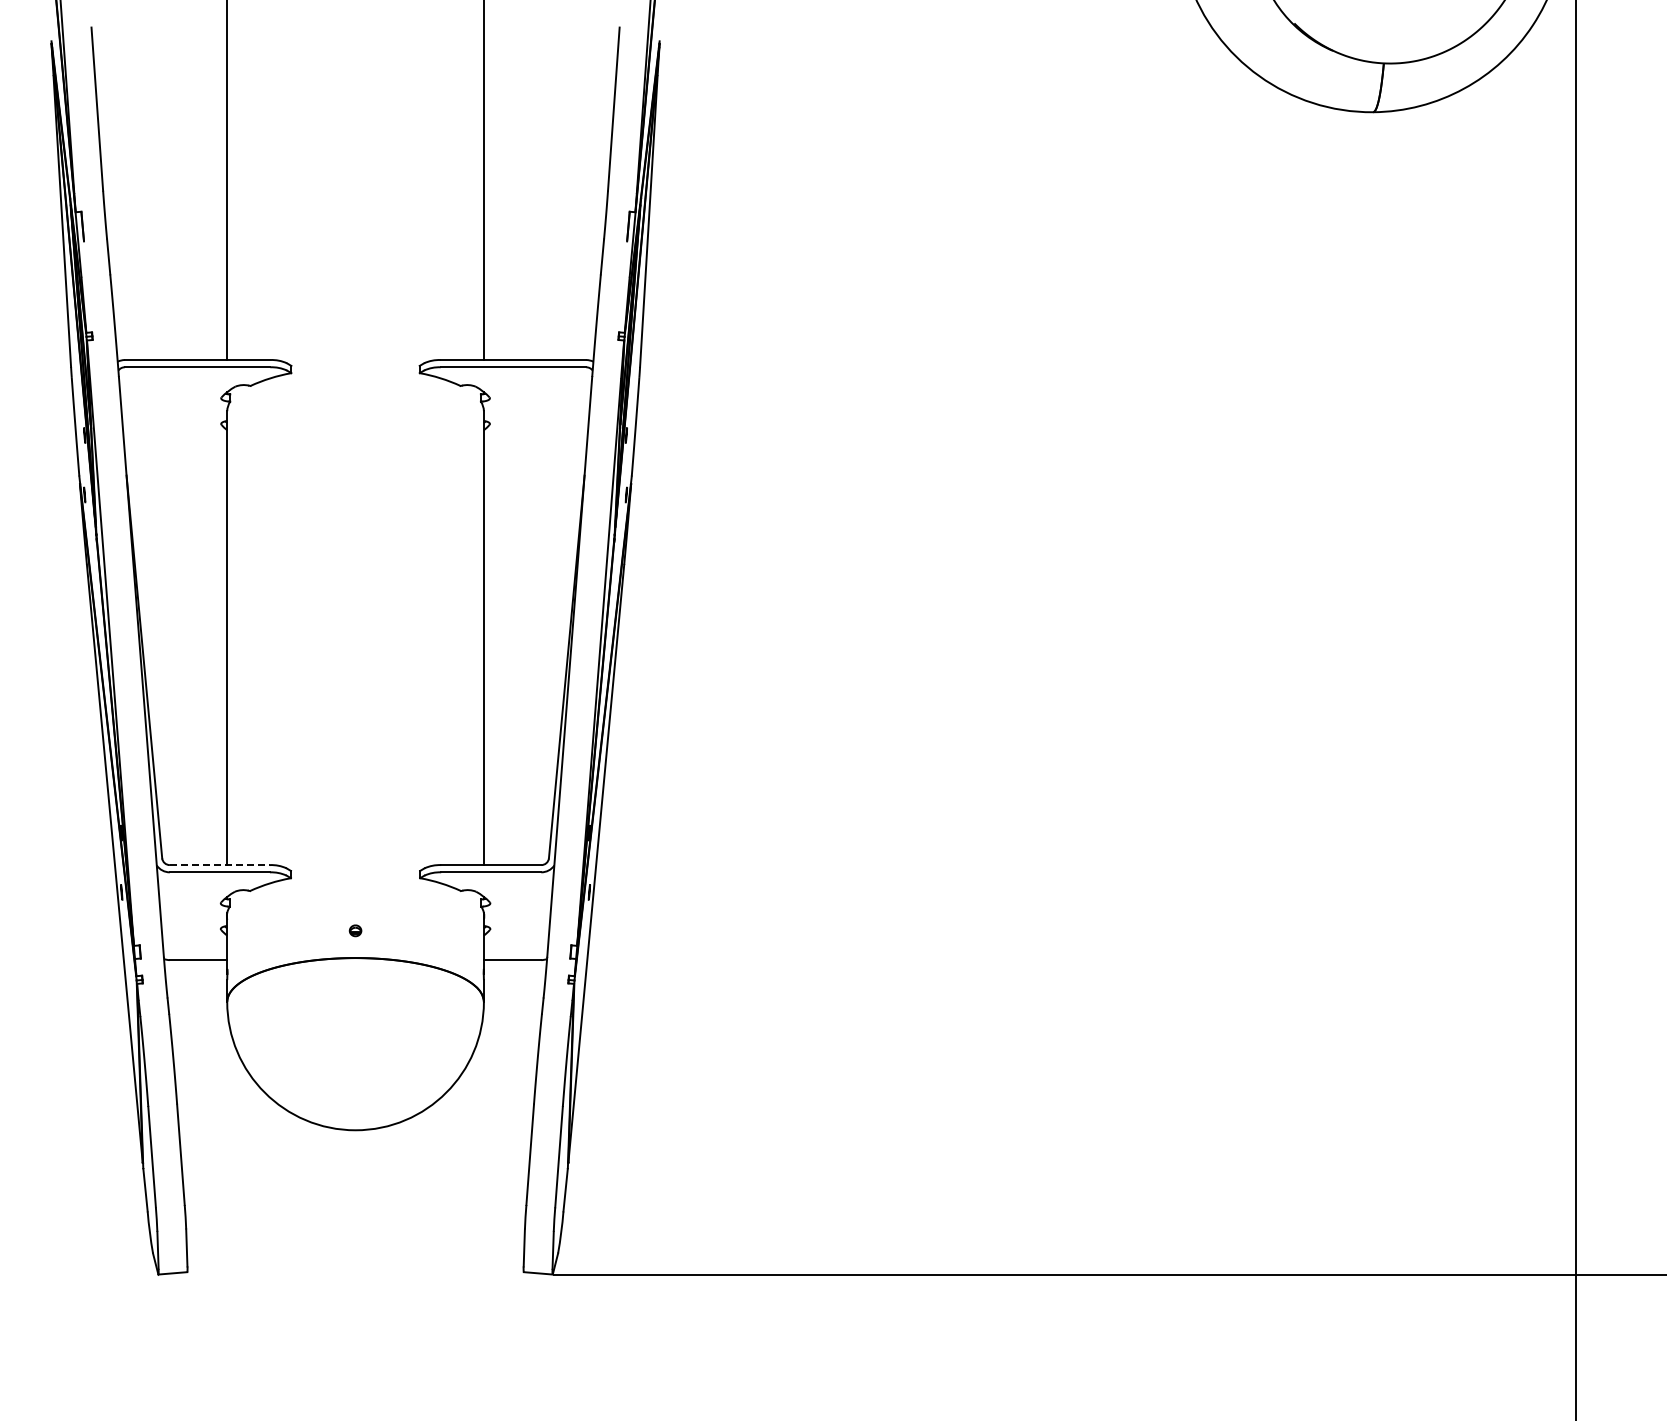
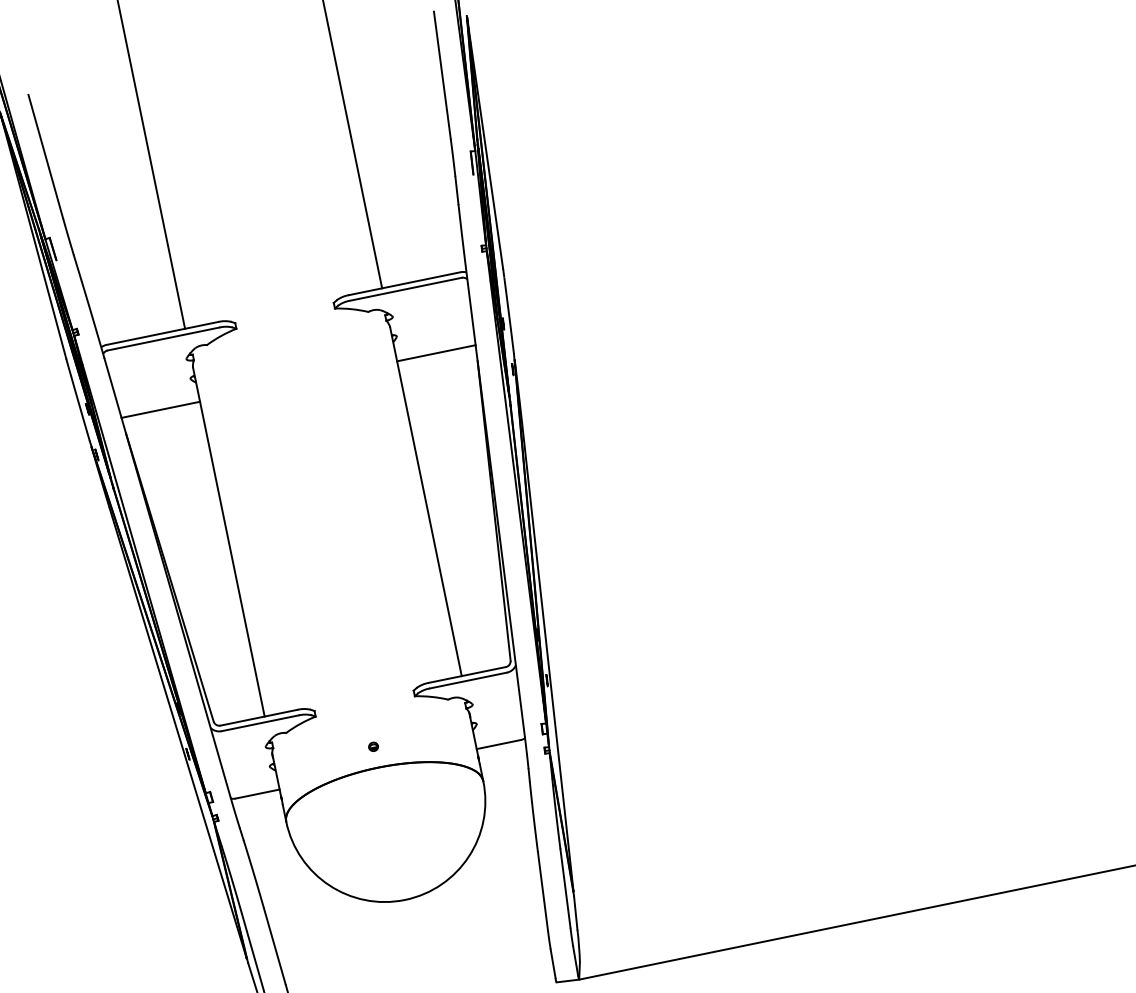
line: (175, 455) -> (160, 410), added
line: (534, 455) -> (436, 353), added
line: (220, 865) -> (259, 717), dashed -> solid

